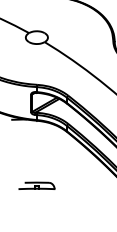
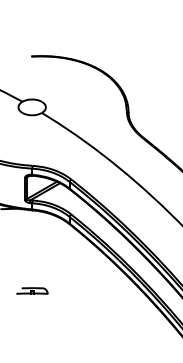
part: (37, 185) -> (32, 290), size x0.7

